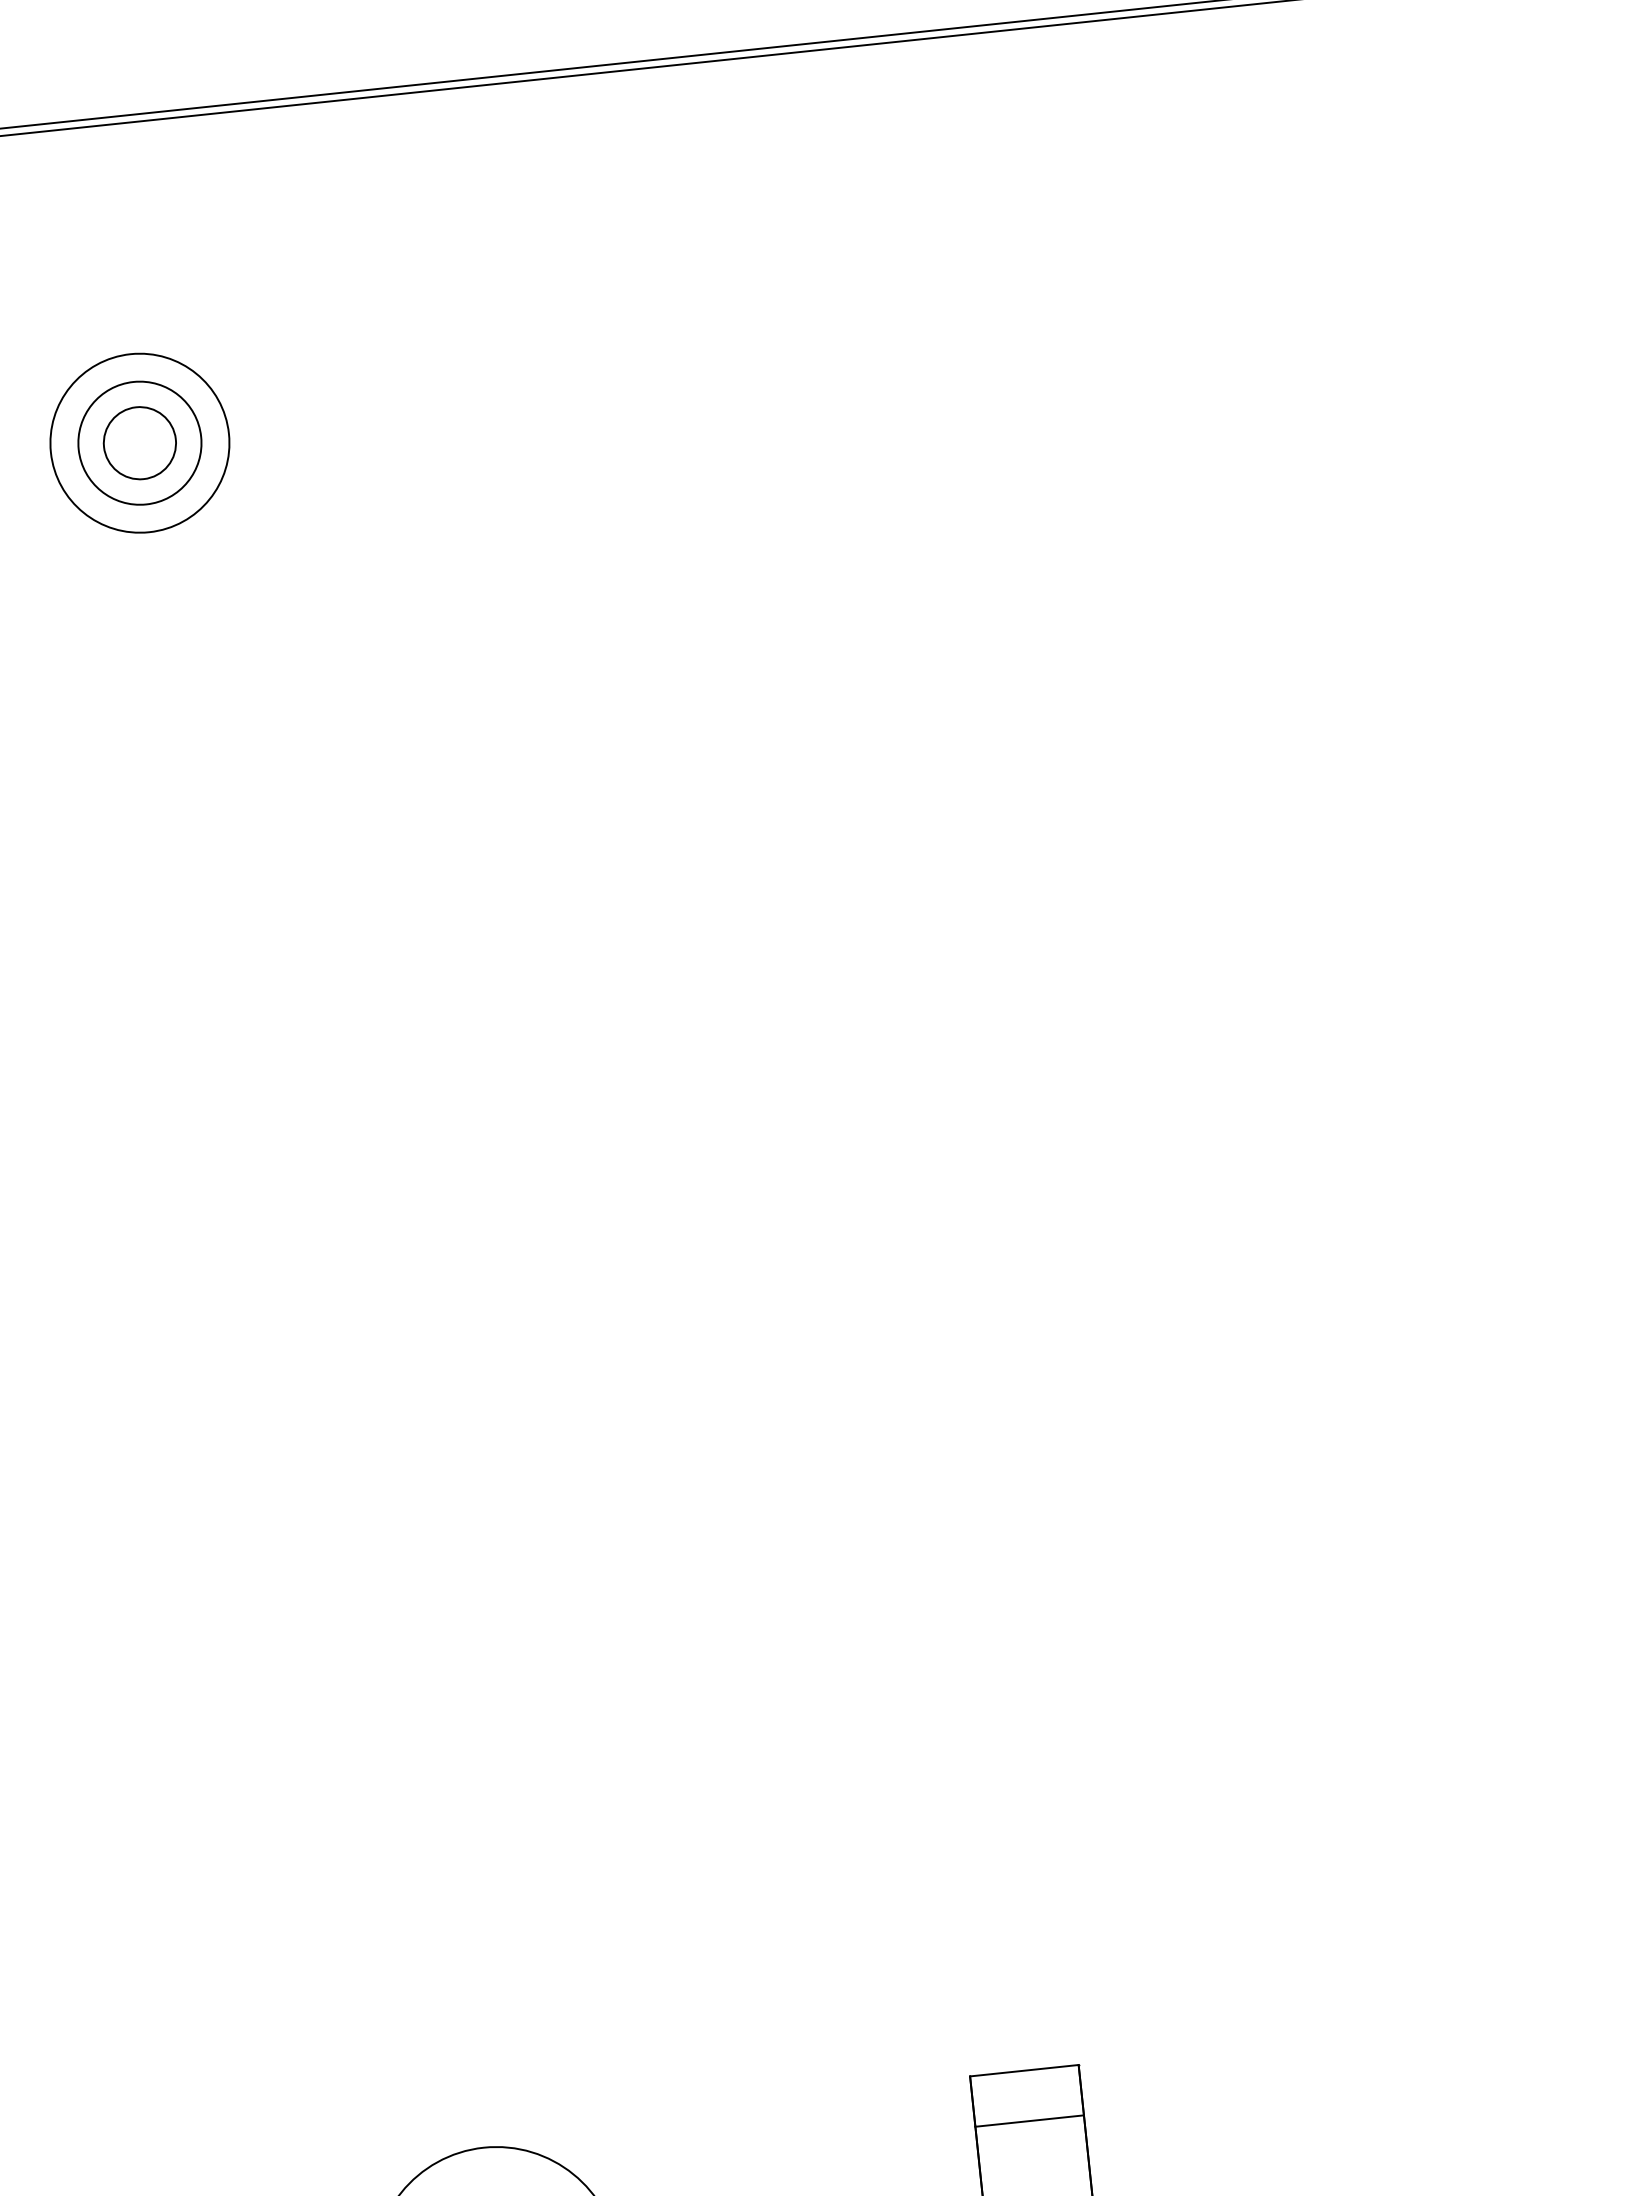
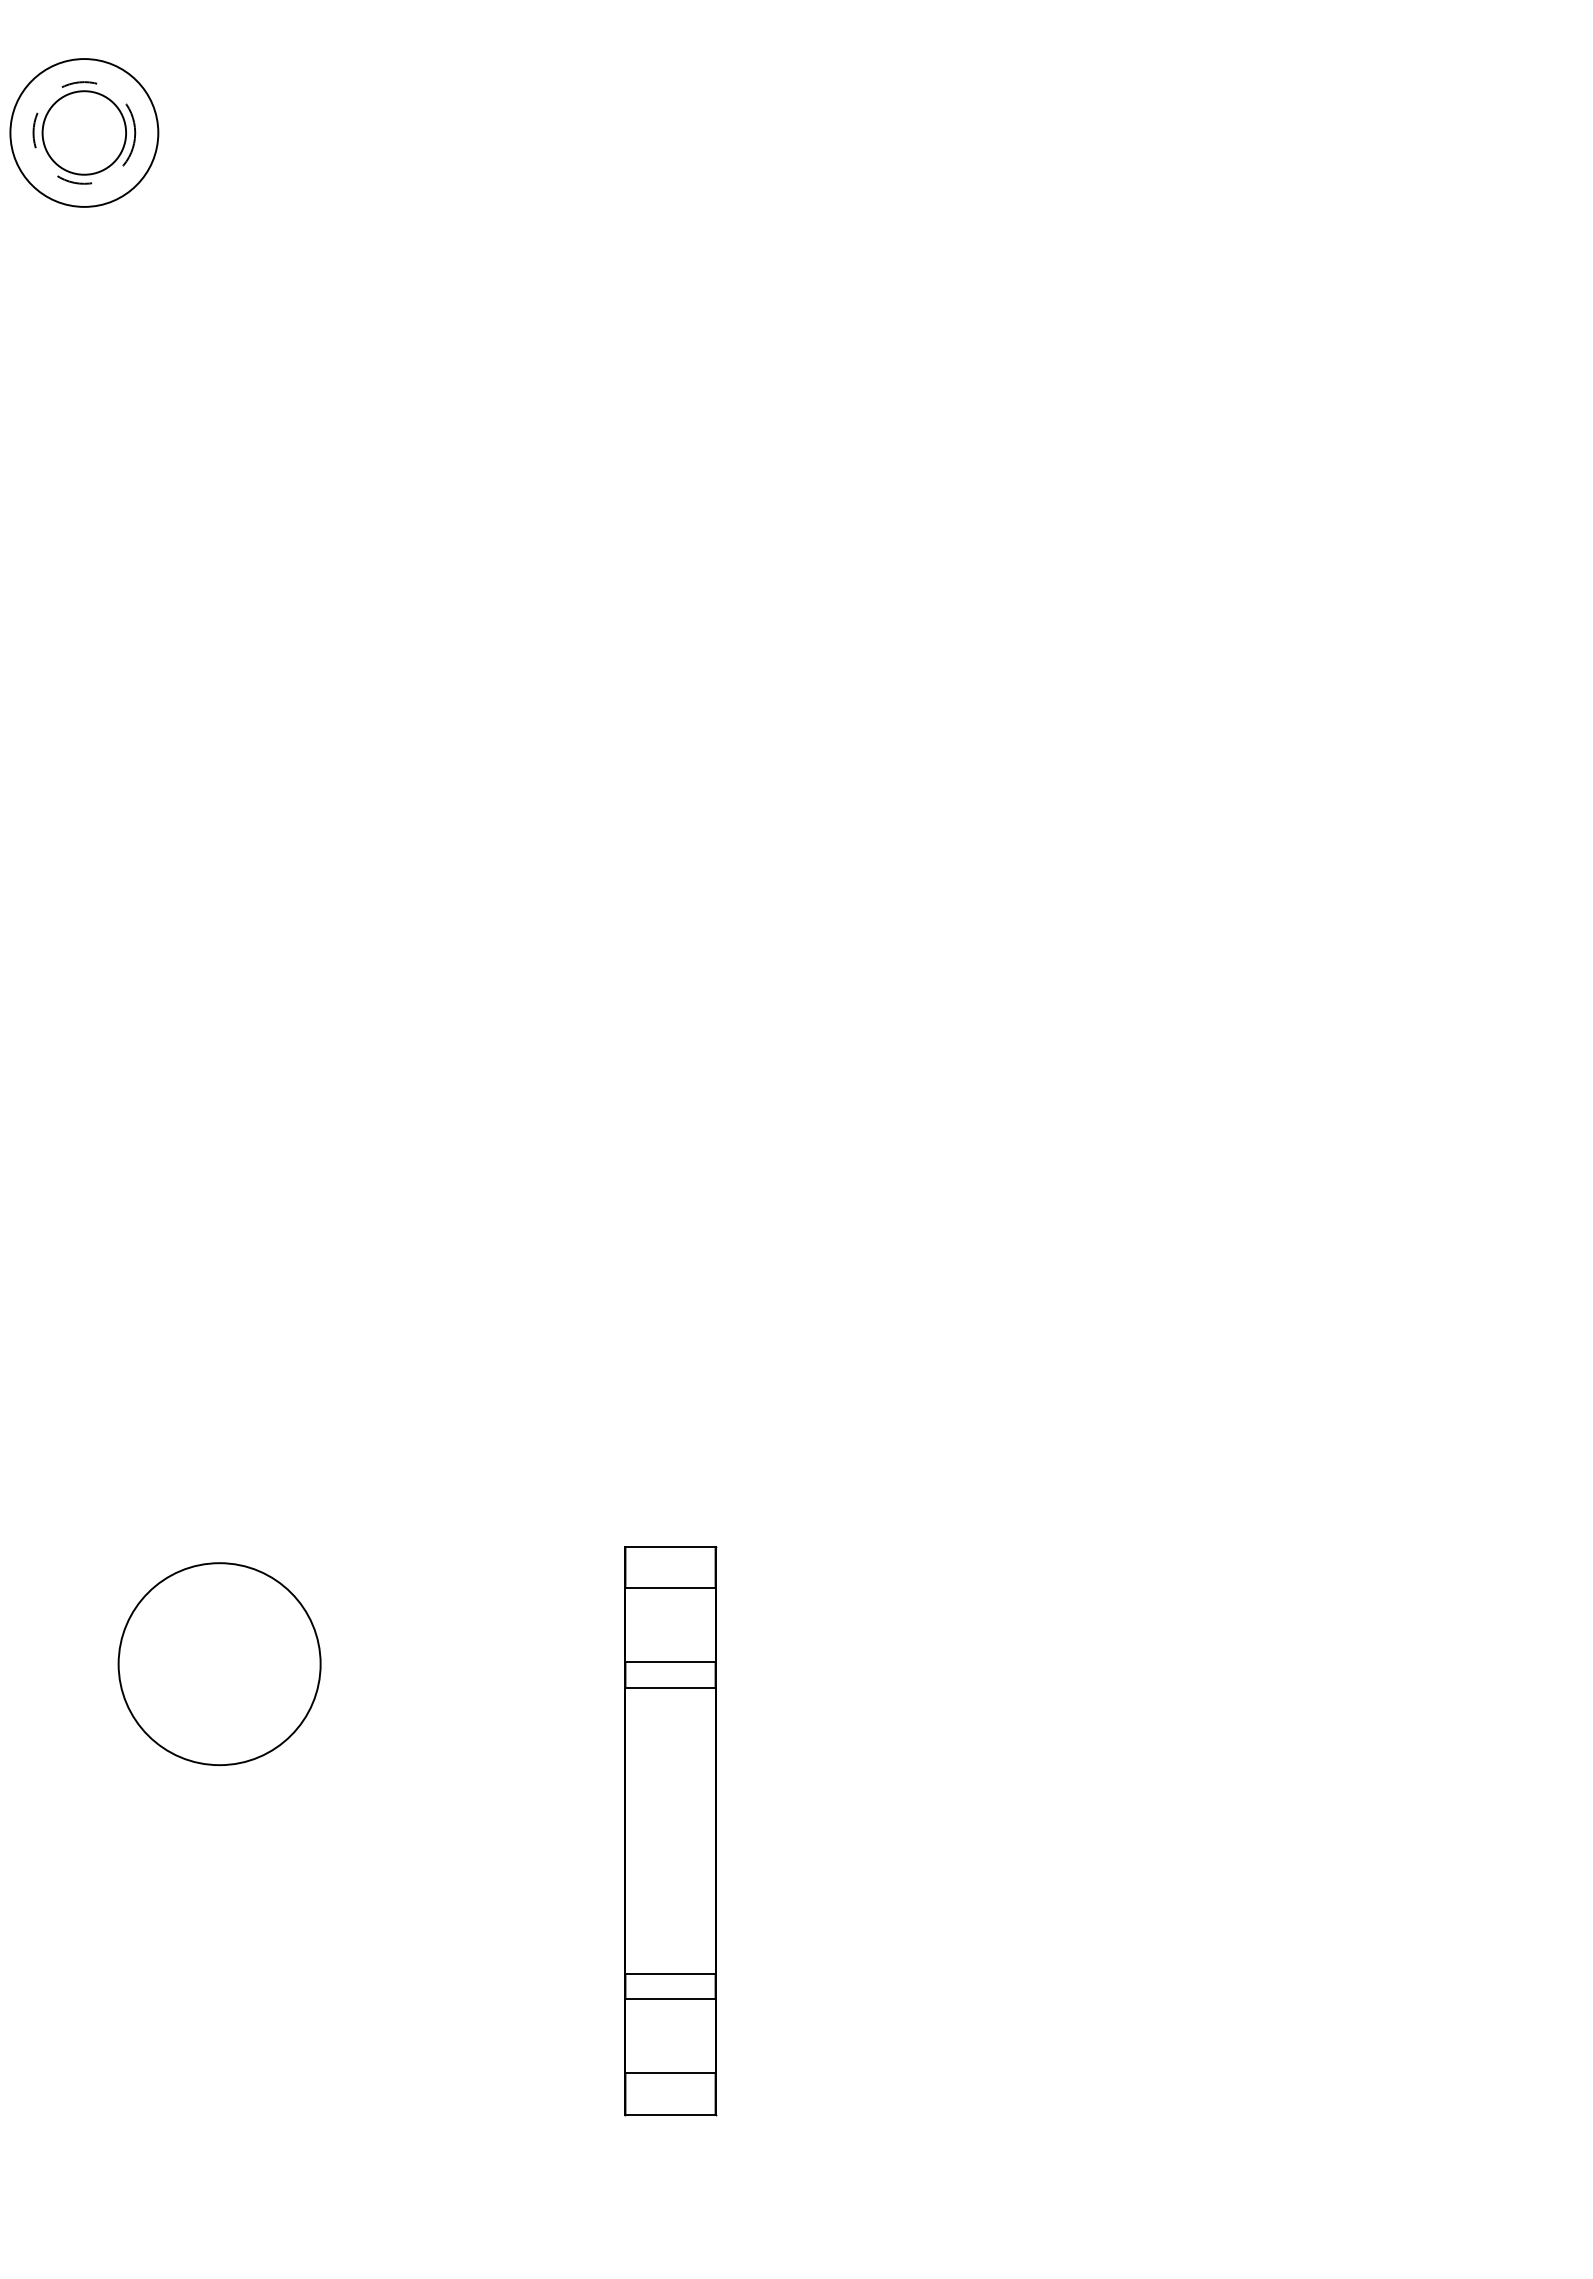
circle: (140, 442) -> (84, 132), size x1.4
circle: (140, 442) -> (84, 132), solid -> dashed

